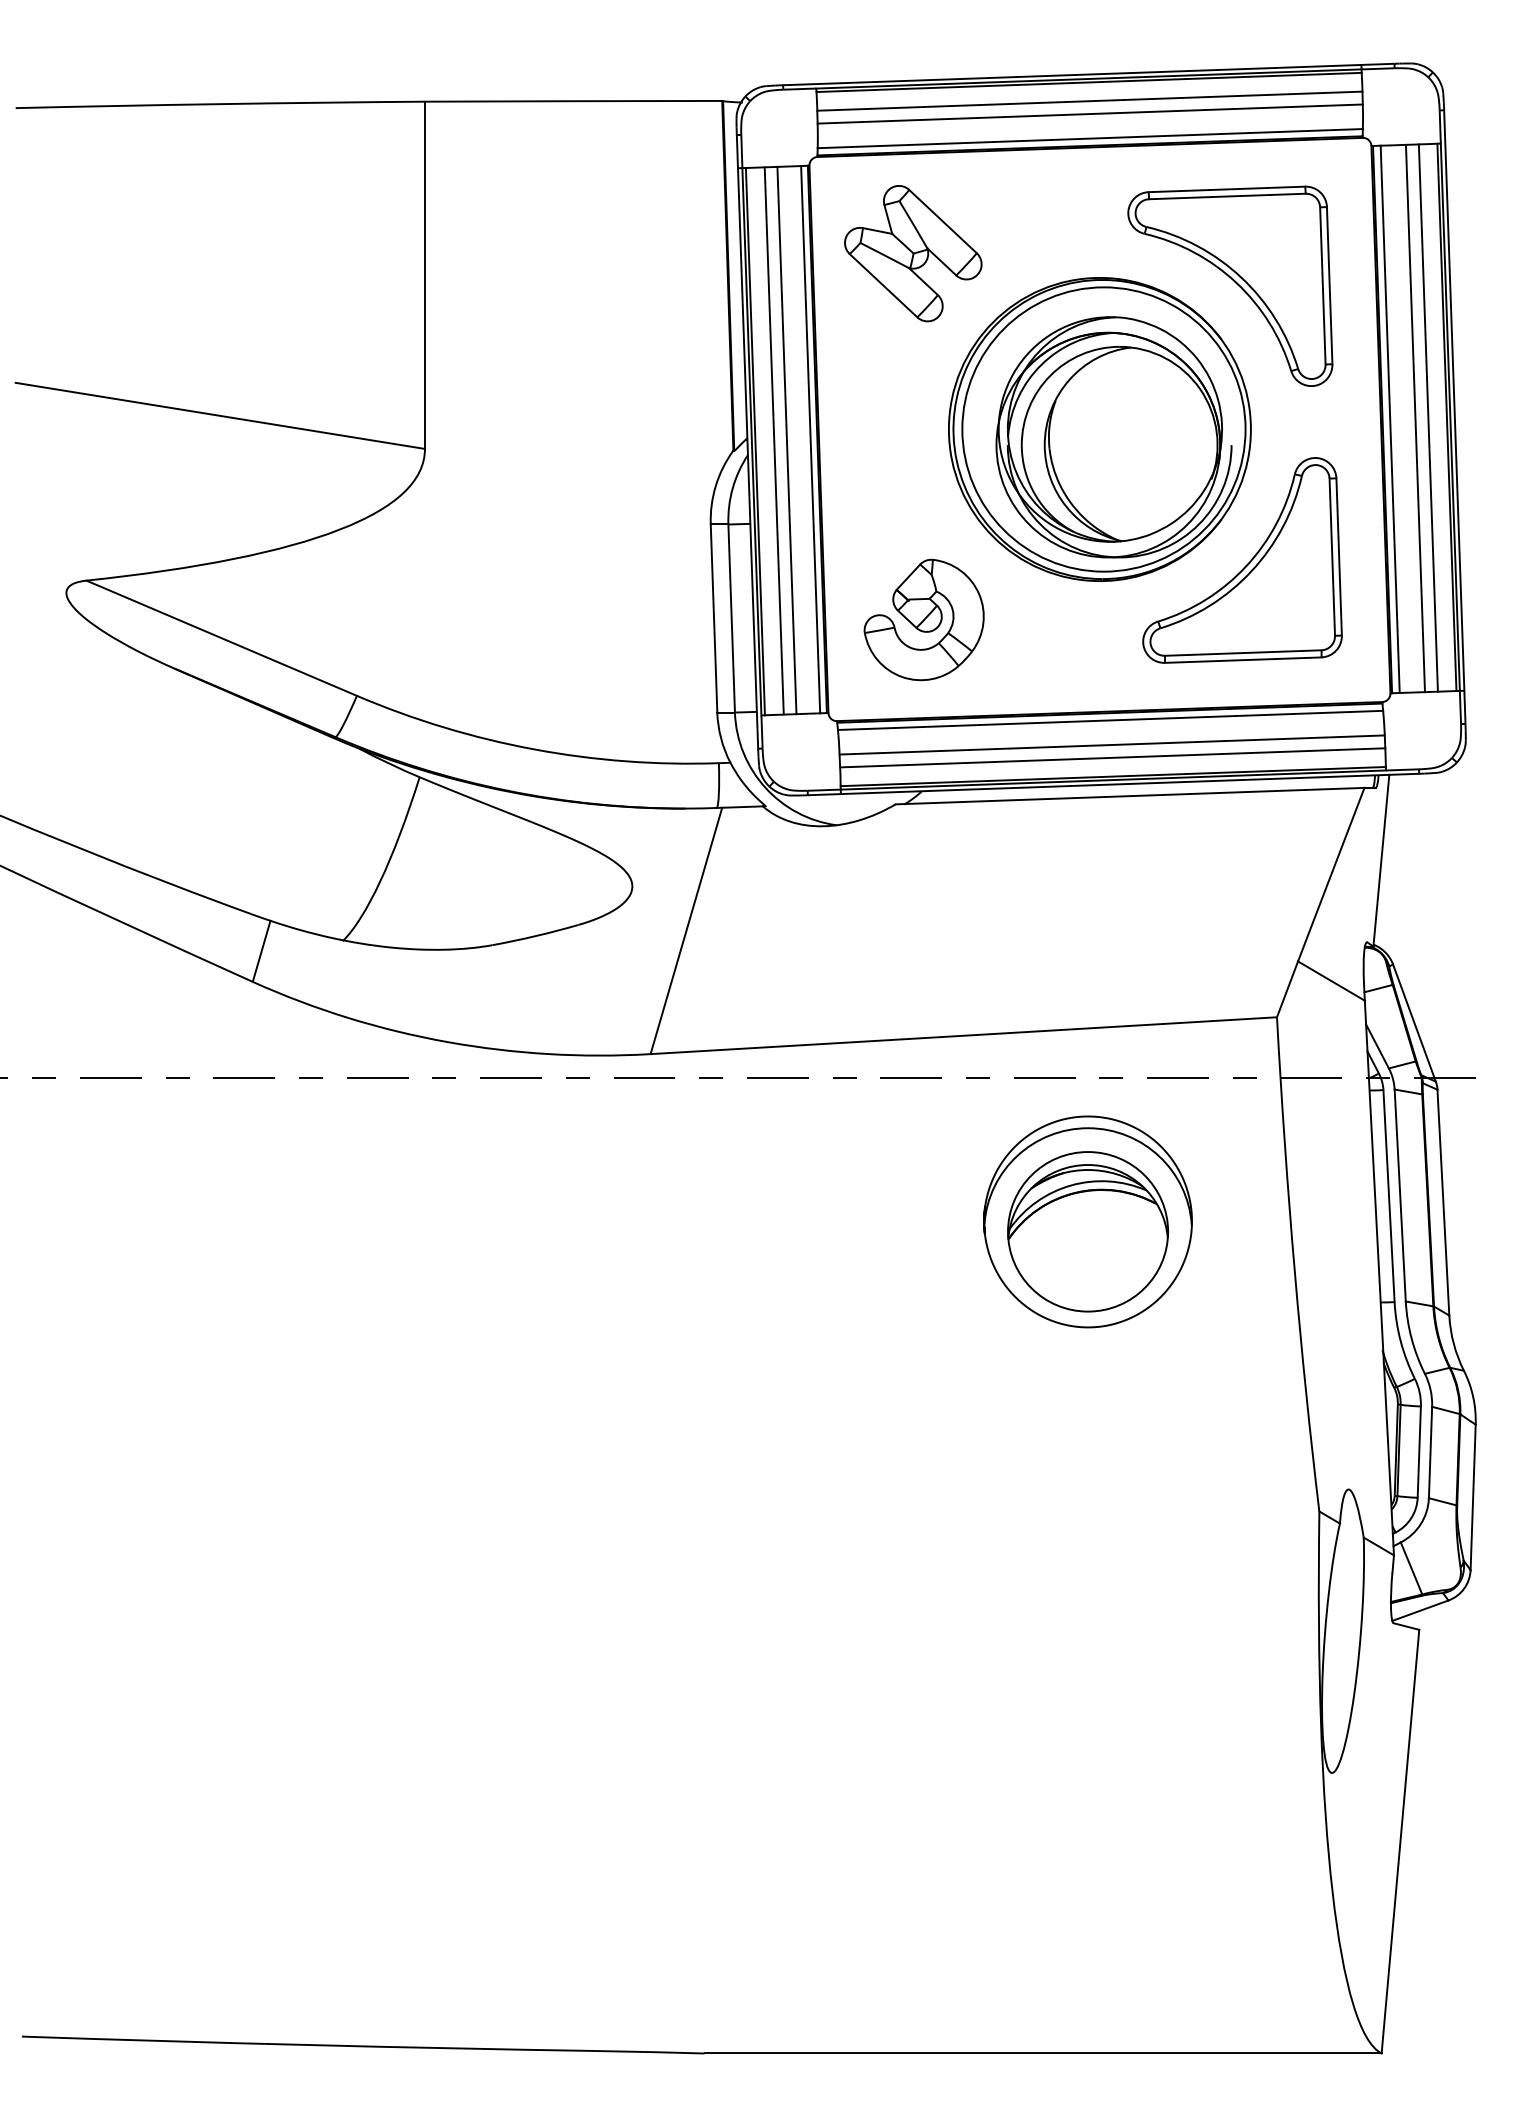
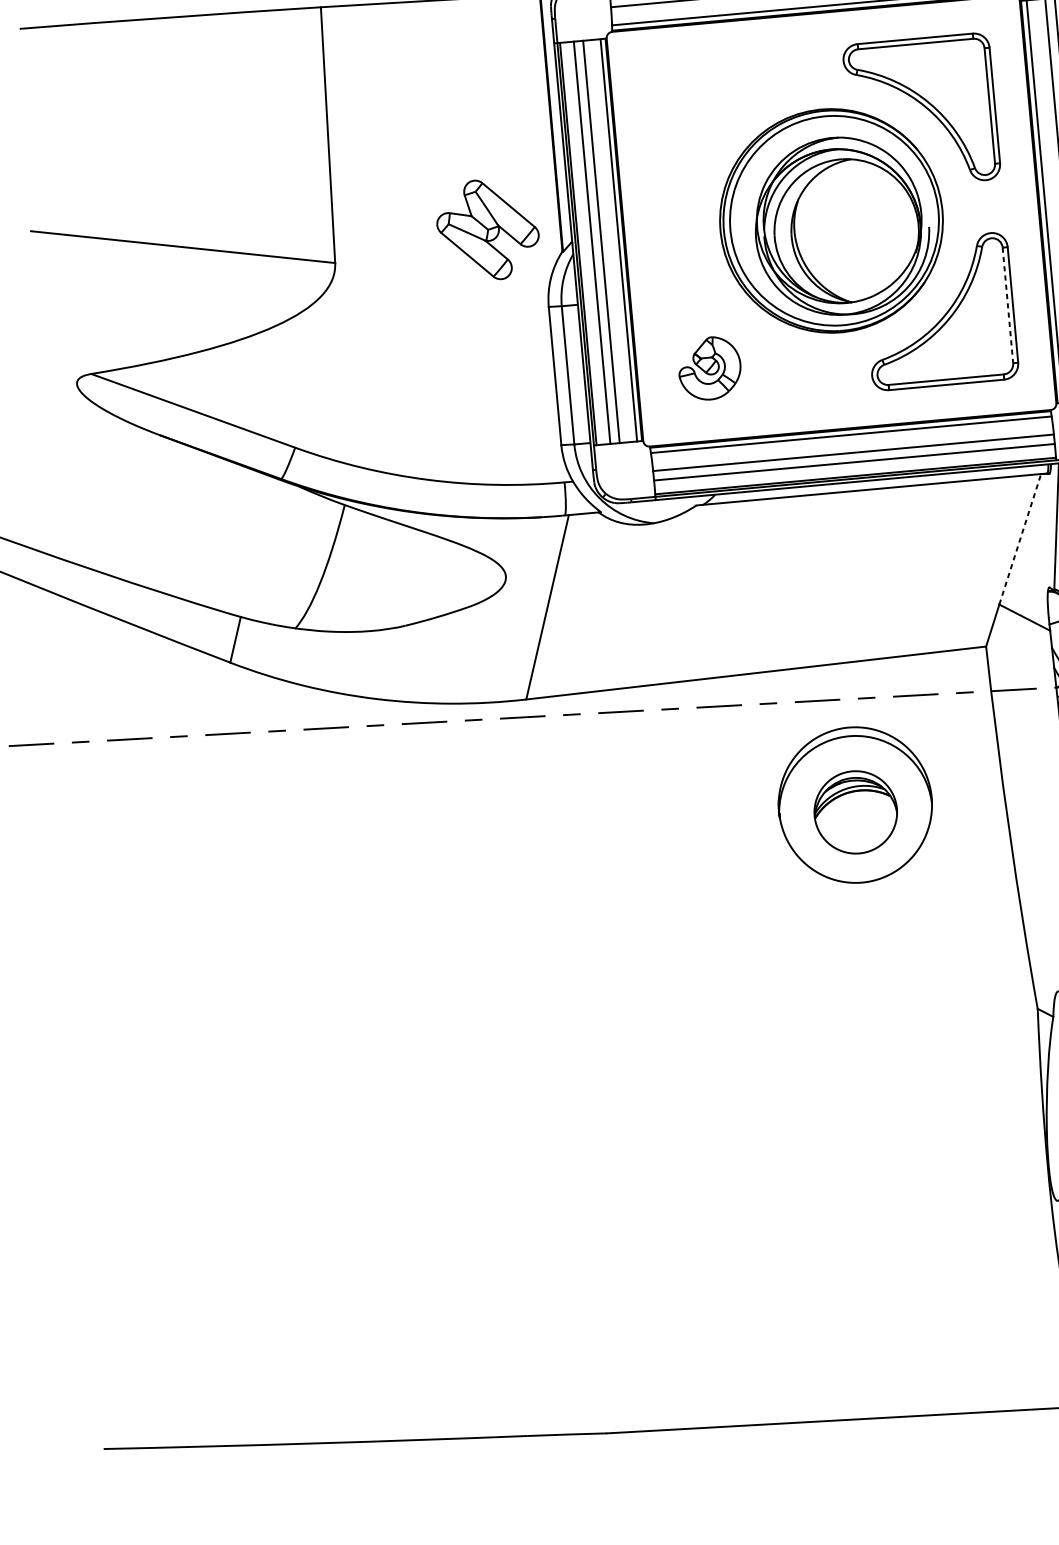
part: (913, 253) -> (488, 229), moved
line: (1332, 557) -> (1008, 305), solid -> dashed
part: (923, 619) -> (709, 368), size x0.7
line: (1331, 874) -> (1020, 539), solid -> dashed
part: (1087, 1231) -> (855, 812), size x0.7

